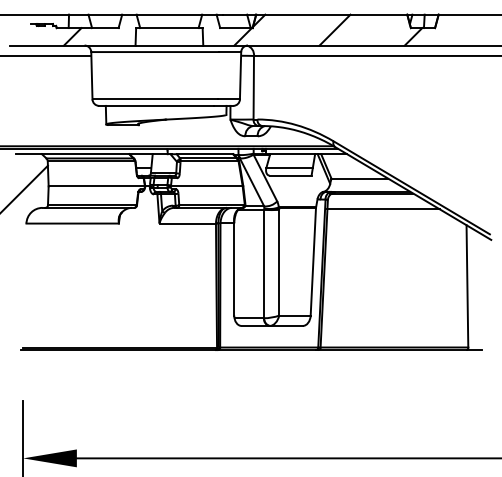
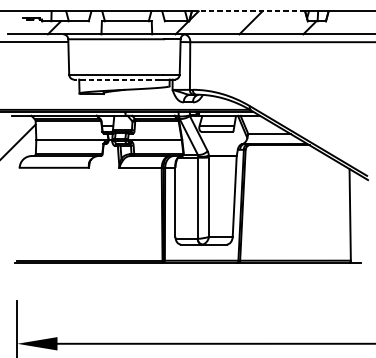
line: (331, 14) -> (248, 11), solid -> dashed
line: (155, 105) -> (116, 79), solid -> dashed
line: (383, 209) -> (287, 157), removed

